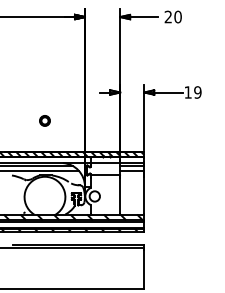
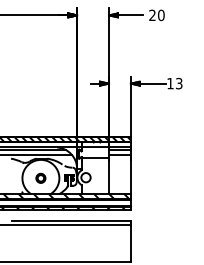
text: (197, 92) -> (178, 83), 19 -> 13
part: (44, 119) -> (40, 177), moved

